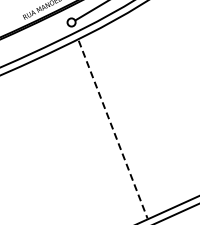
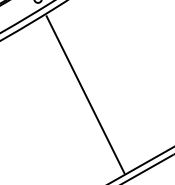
line: (113, 130) -> (85, 95), dashed -> solid

